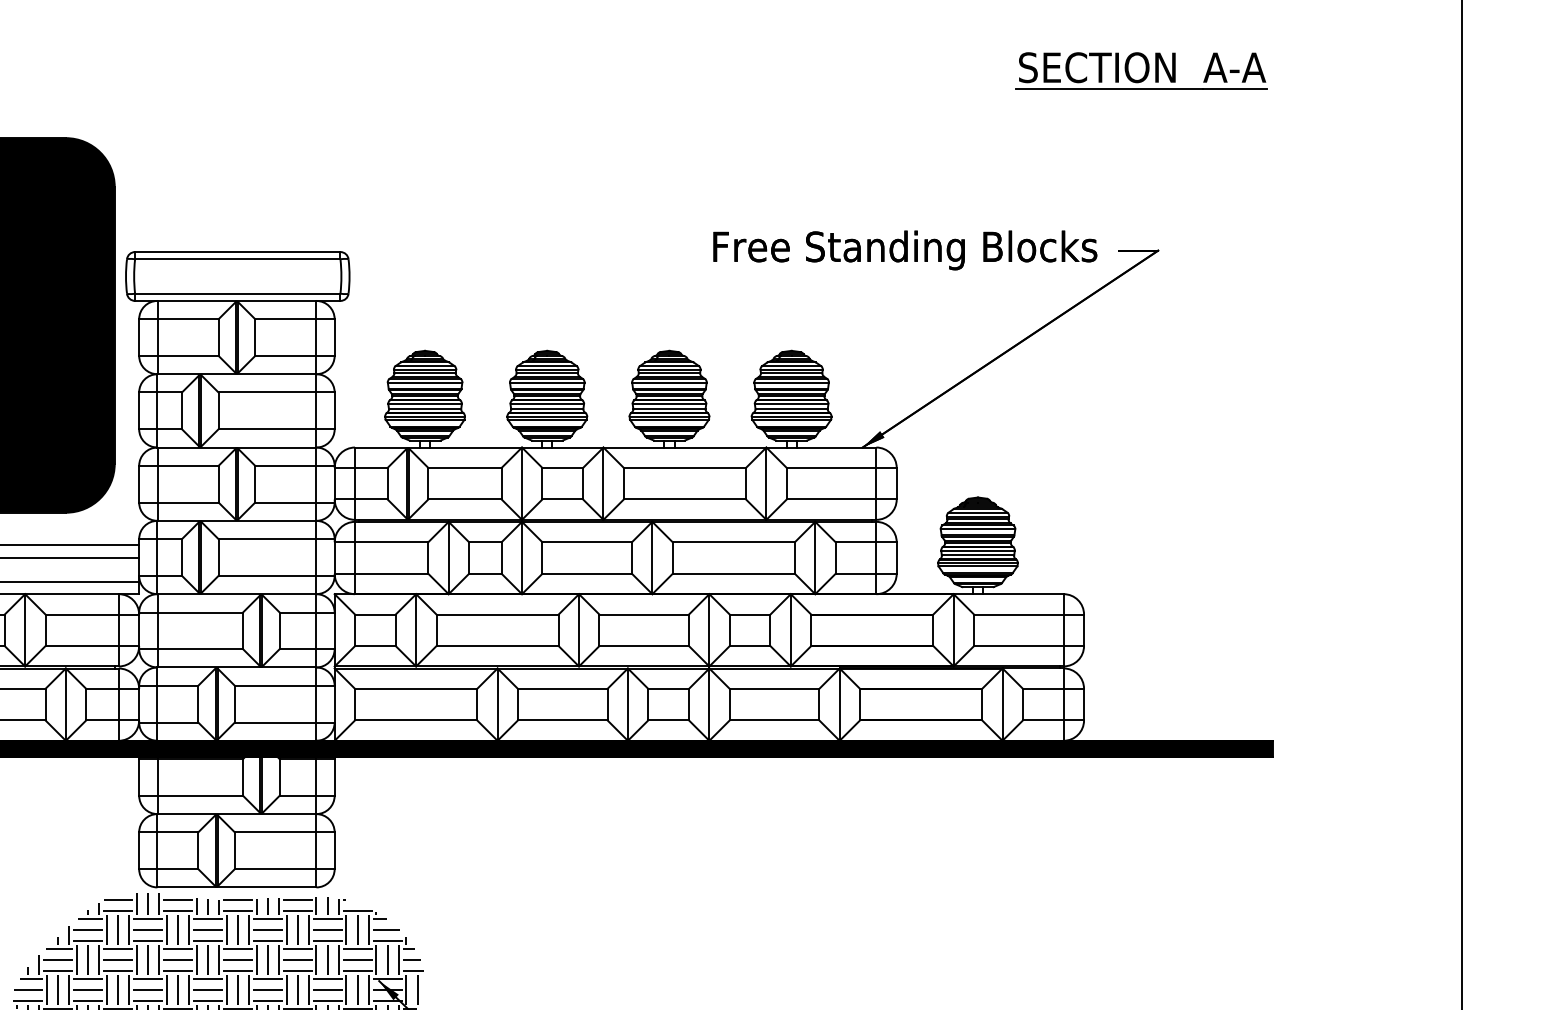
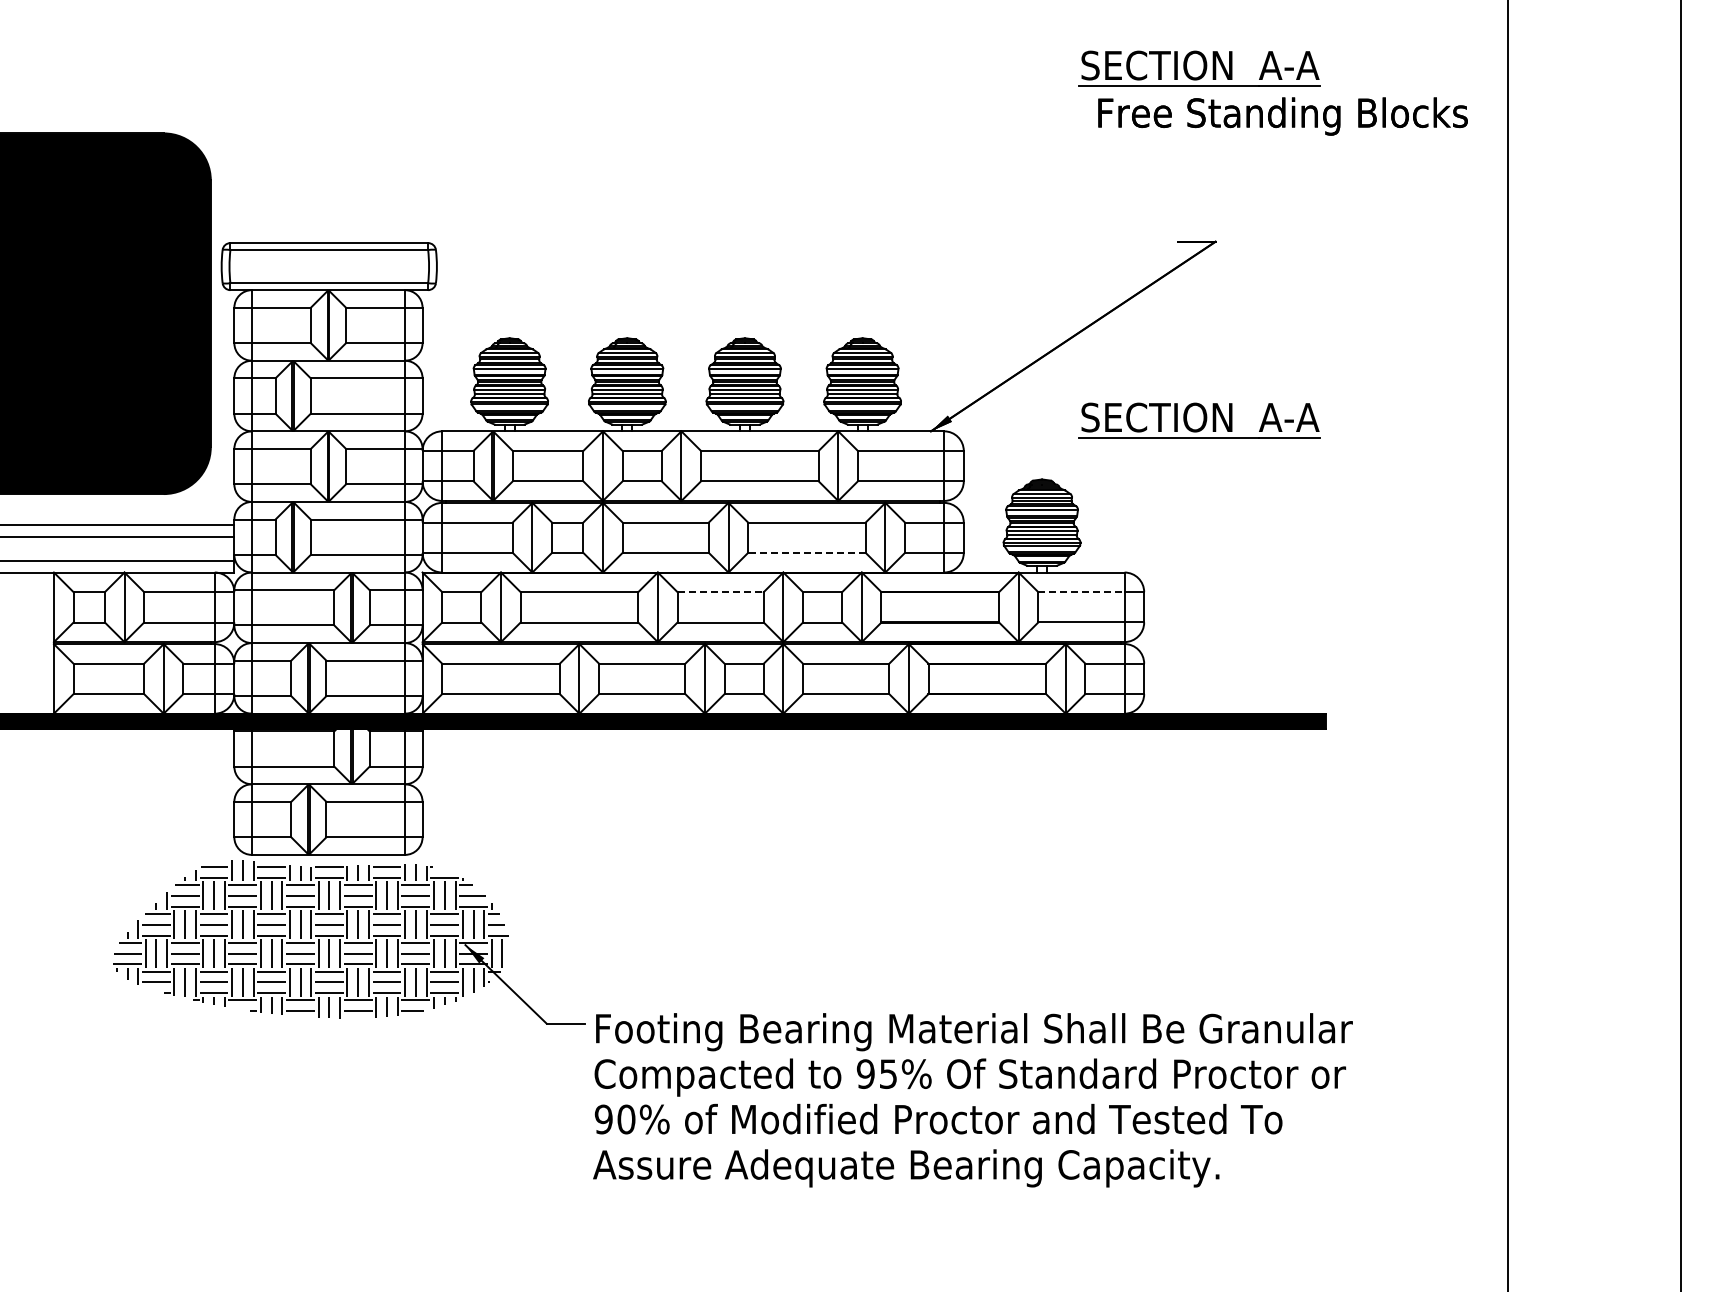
text: (904, 250) -> (1282, 116), moved
part: (1141, 436) -> (1199, 420), added
line: (733, 573) -> (806, 552), solid -> dashed
line: (645, 614) -> (721, 592), solid -> dashed
line: (1018, 614) -> (1081, 592), solid -> dashed

